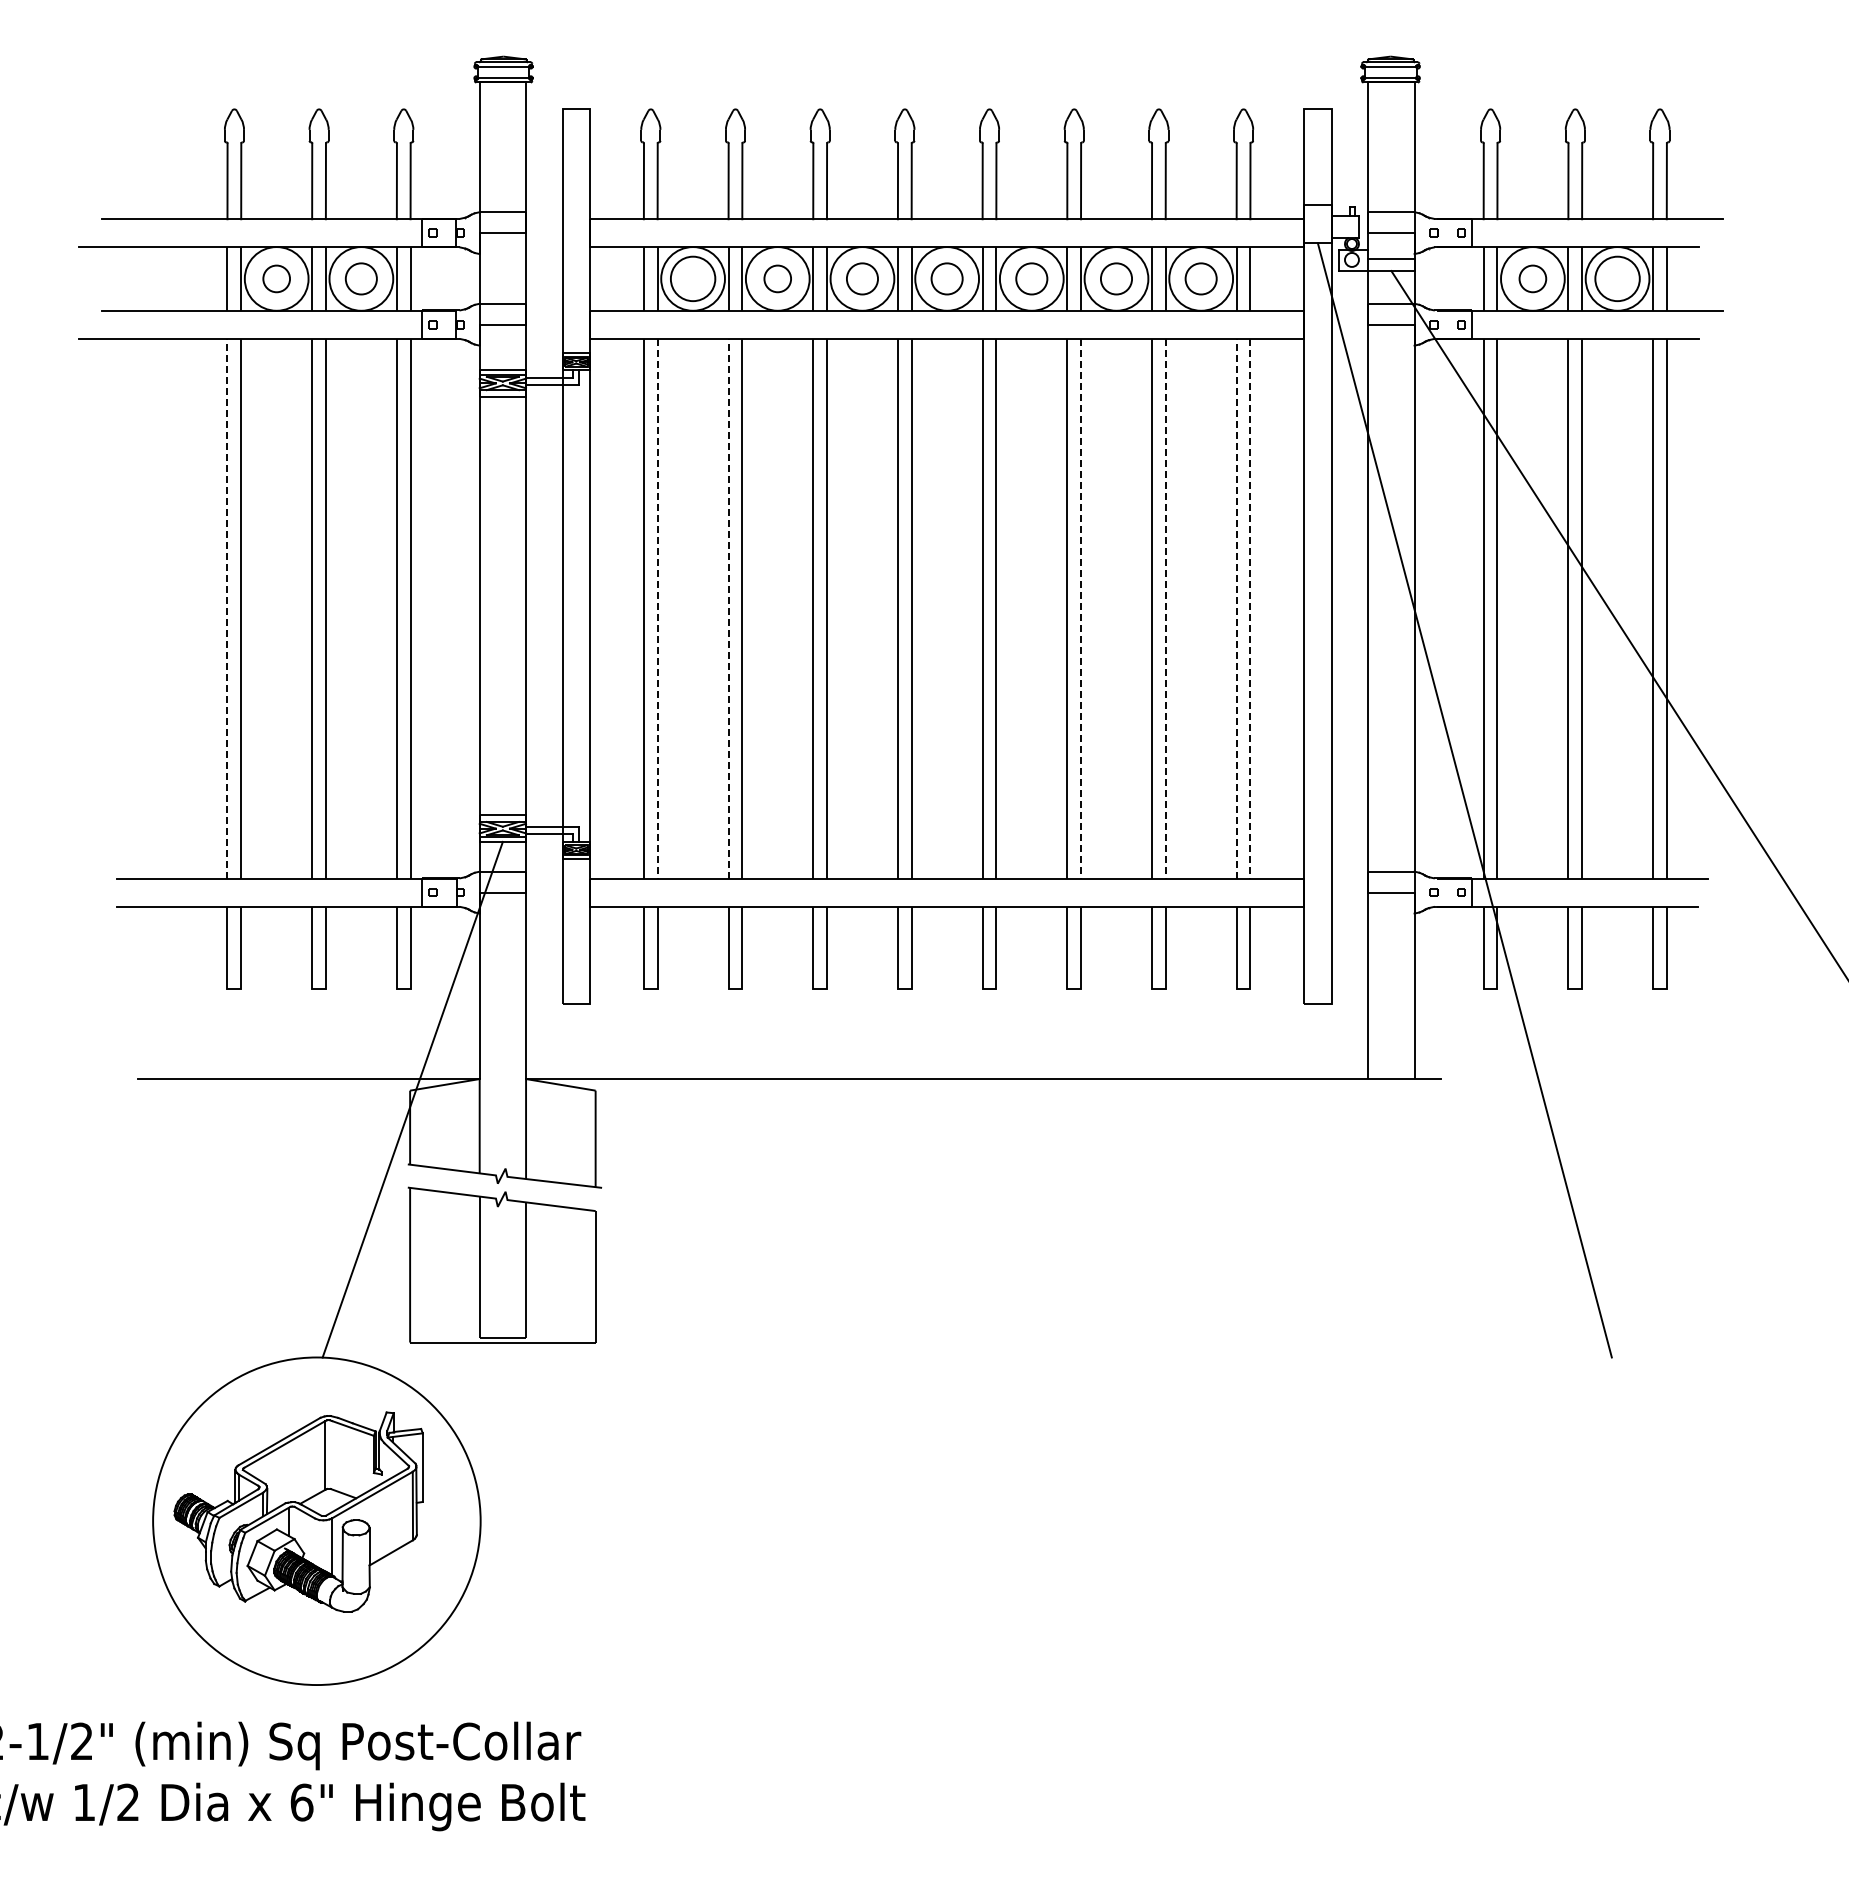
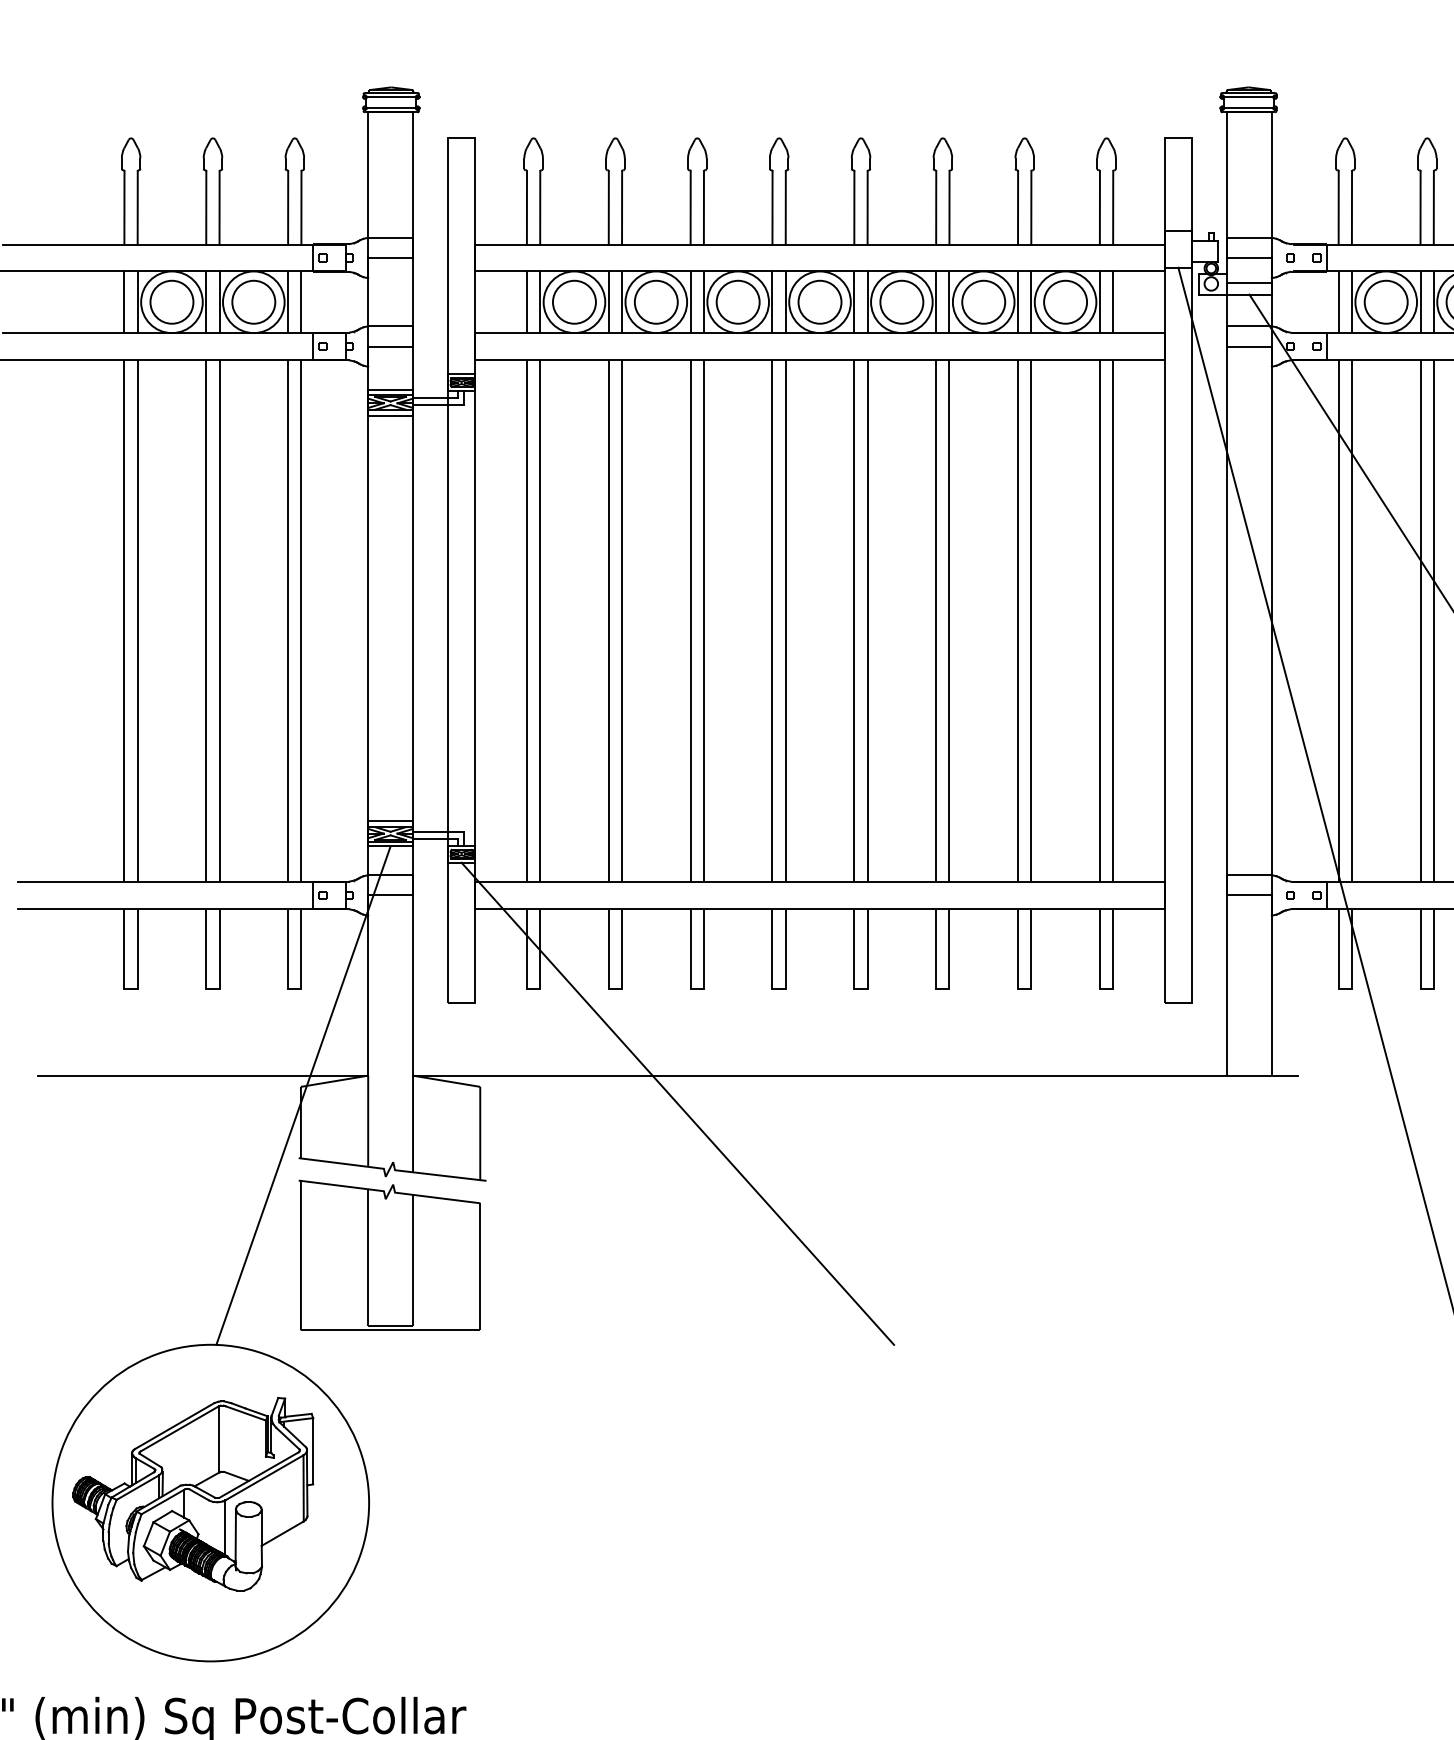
circle: (276, 278) -> (171, 301), size x1.67
circle: (361, 278) -> (253, 301), size x1.43
circle: (777, 278) -> (656, 301), size x1.67
circle: (862, 278) -> (738, 301), size x1.43
circle: (946, 278) -> (819, 301), size x1.43
circle: (1031, 278) -> (901, 301), size x1.43
circle: (1116, 278) -> (983, 301), size x1.43
circle: (1200, 278) -> (1064, 301), size x1.43
circle: (1532, 278) -> (1385, 301), size x1.67
line: (227, 608) -> (124, 620), dashed -> solid
line: (728, 608) -> (608, 620), dashed -> solid
line: (1236, 608) -> (1099, 620), dashed -> solid
line: (657, 609) -> (540, 621), dashed -> solid
line: (1081, 609) -> (949, 621), dashed -> solid
line: (1165, 609) -> (1031, 621), dashed -> solid
line: (1250, 609) -> (1113, 621), dashed -> solid
line: (799, 1107) -> (677, 1103), added

